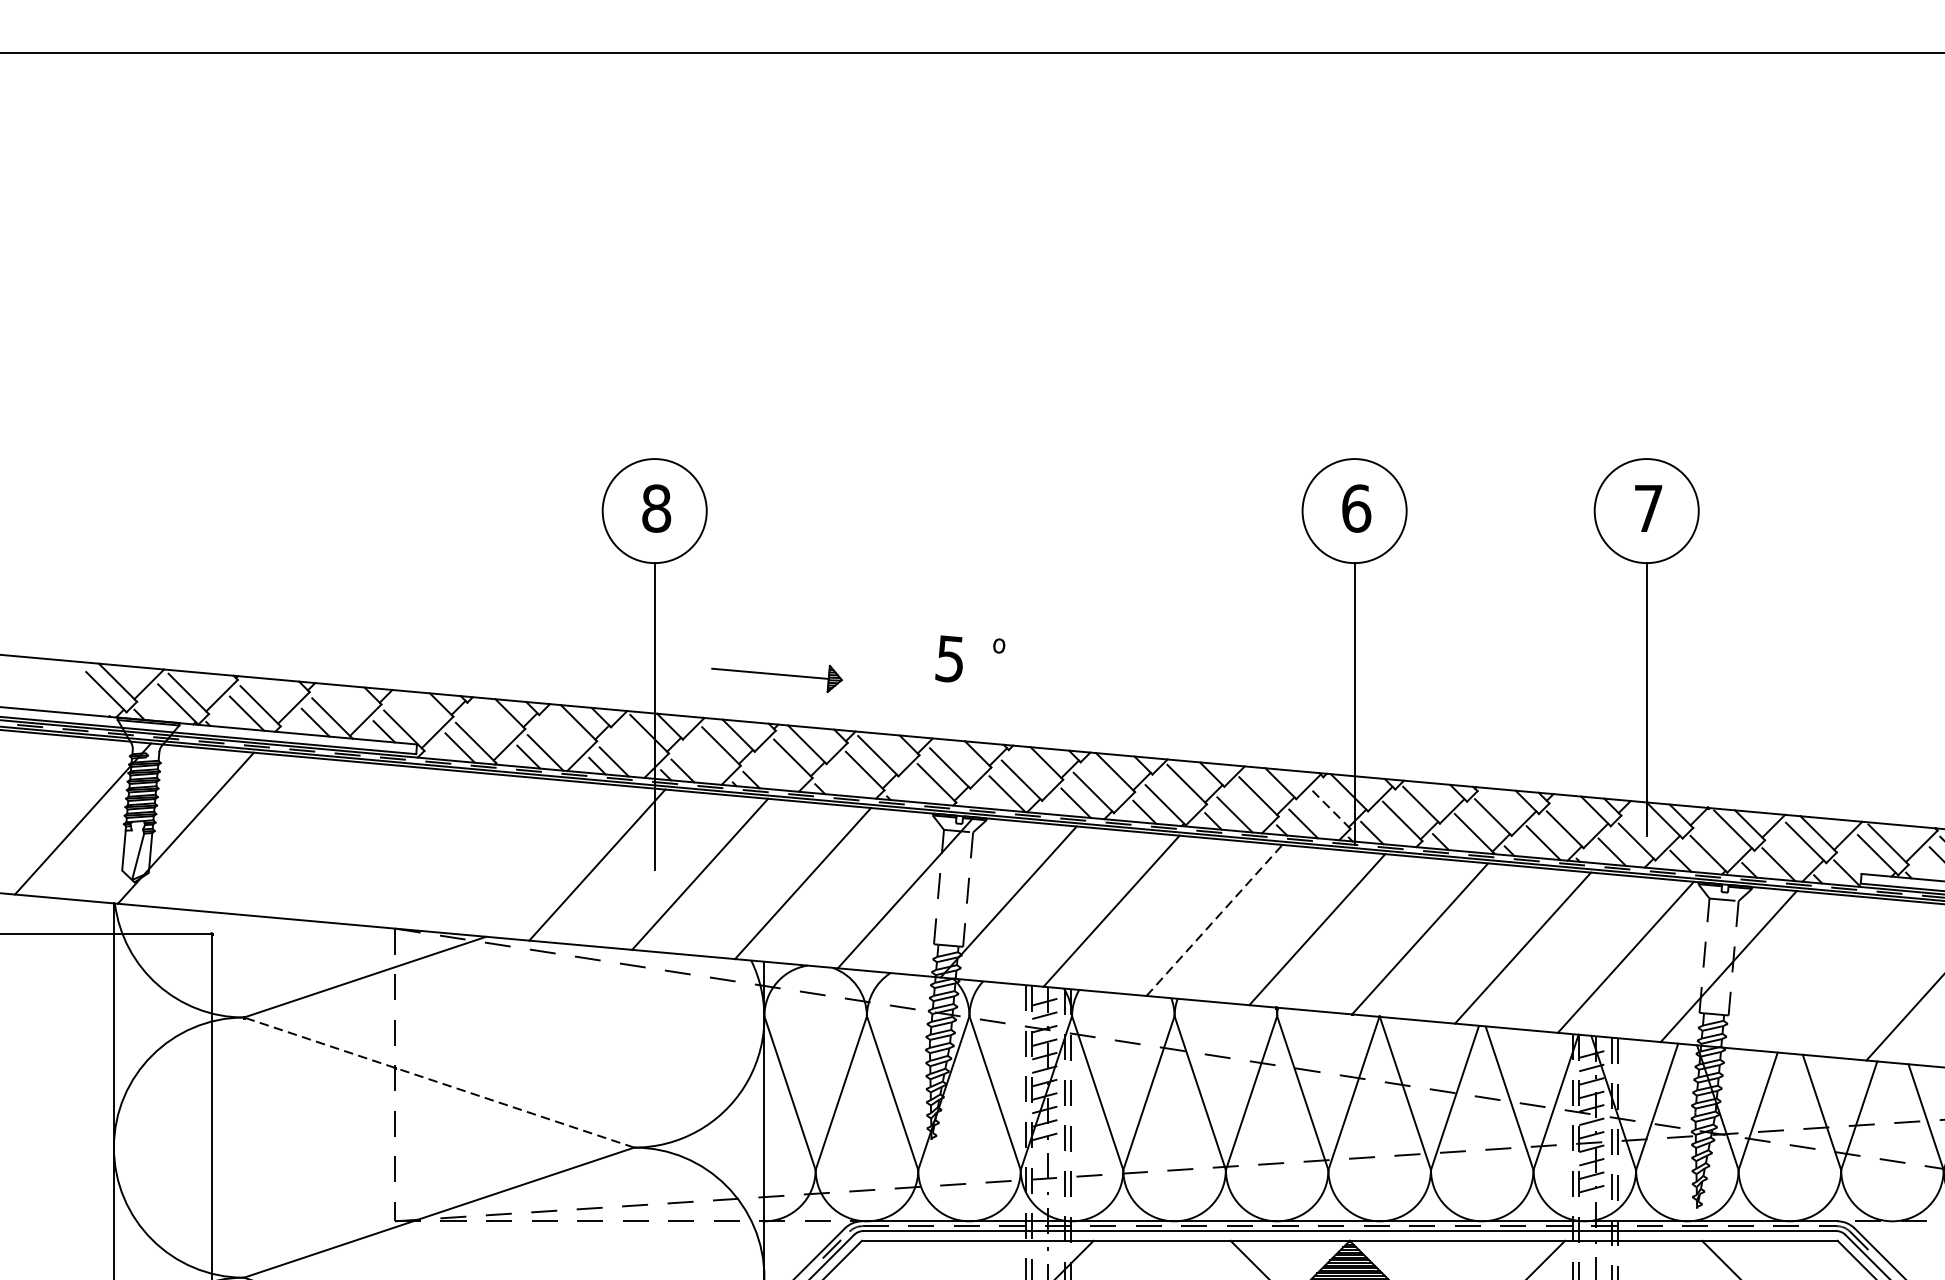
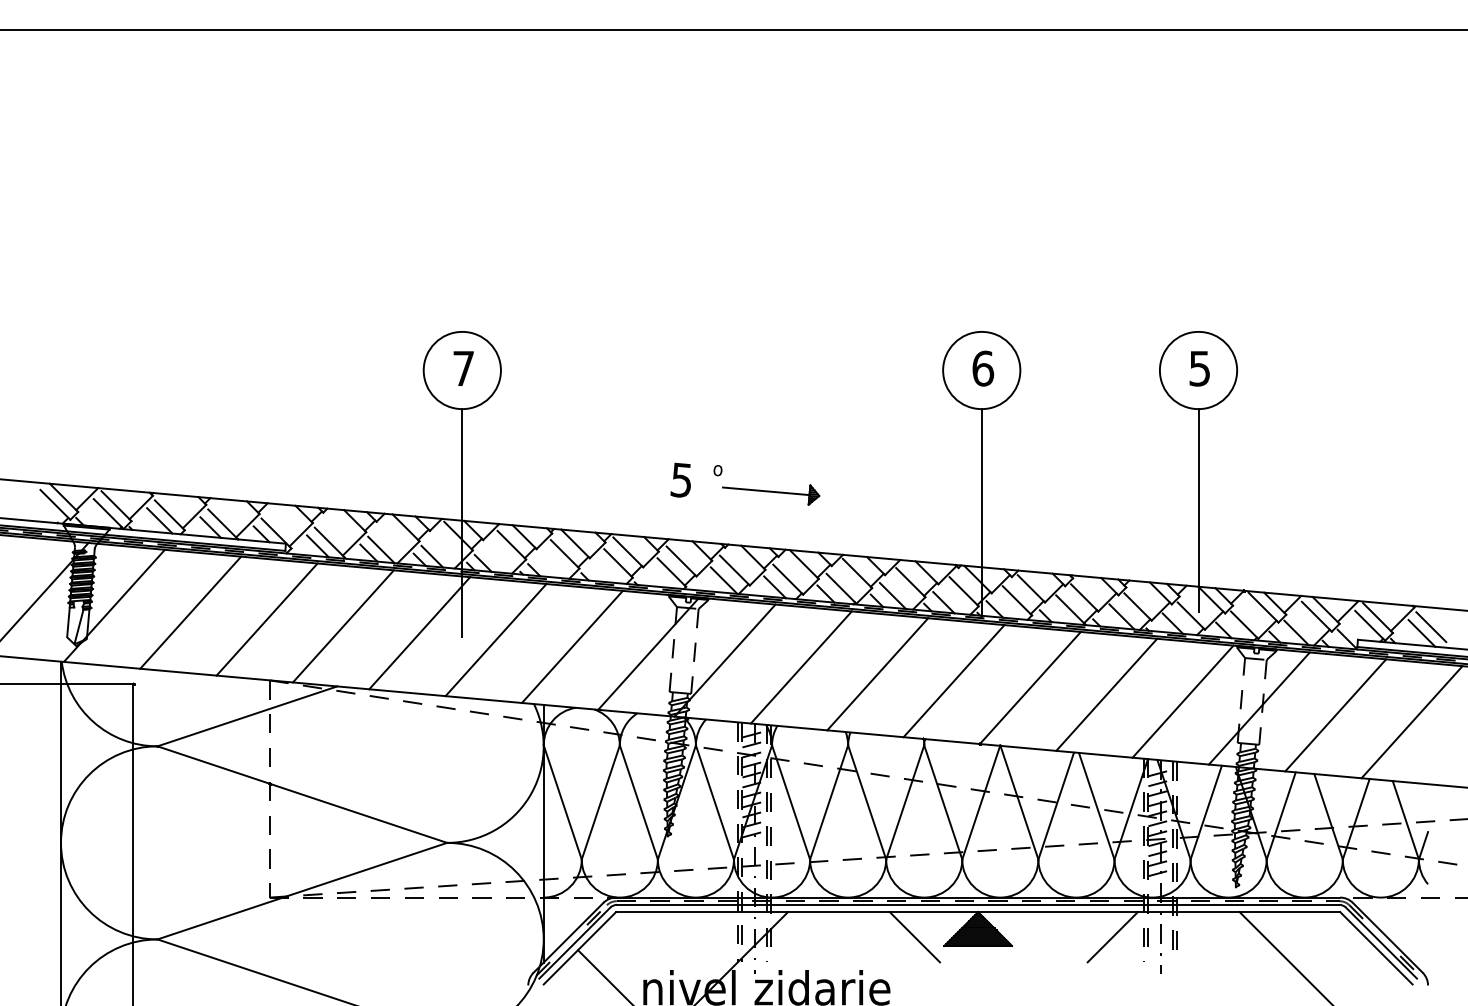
text: (656, 508) -> (463, 368), 8 -> 7
text: (1648, 508) -> (1199, 368), 7 -> 5
part: (777, 678) -> (771, 494), moved
line: (1331, 808) -> (964, 591), dashed -> solid
line: (288, 837) -> (190, 612), added
line: (390, 846) -> (266, 619), added
line: (493, 856) -> (342, 626), added
line: (1215, 919) -> (878, 673), dashed -> solid
line: (1831, 975) -> (1335, 715), added
line: (439, 1082) -> (302, 794), dashed -> solid

